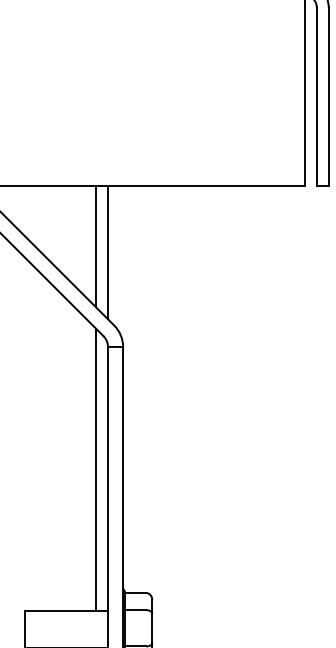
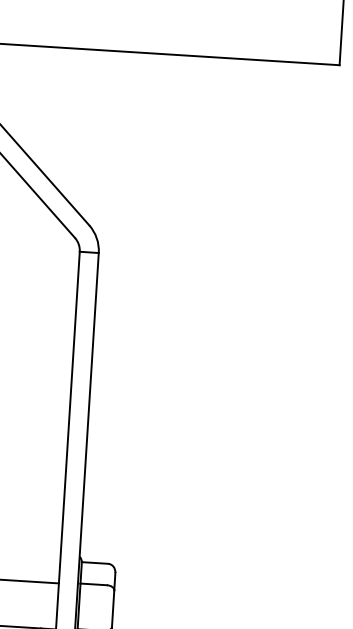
line: (96, 246) -> (73, 124), removed
line: (108, 252) -> (87, 133), removed
line: (96, 469) -> (55, 404), removed

